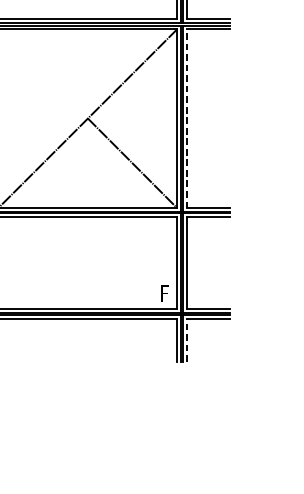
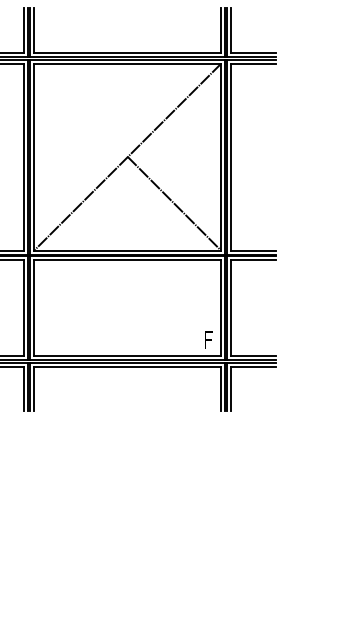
line: (187, 119) -> (231, 157), dashed -> solid
line: (187, 340) -> (231, 388), dashed -> solid

